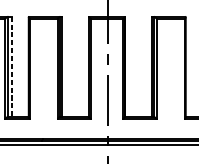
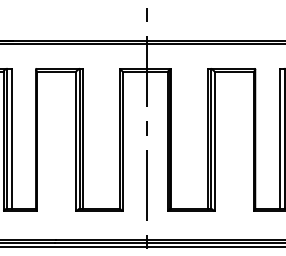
line: (11, 66) -> (12, 138), dashed -> solid

